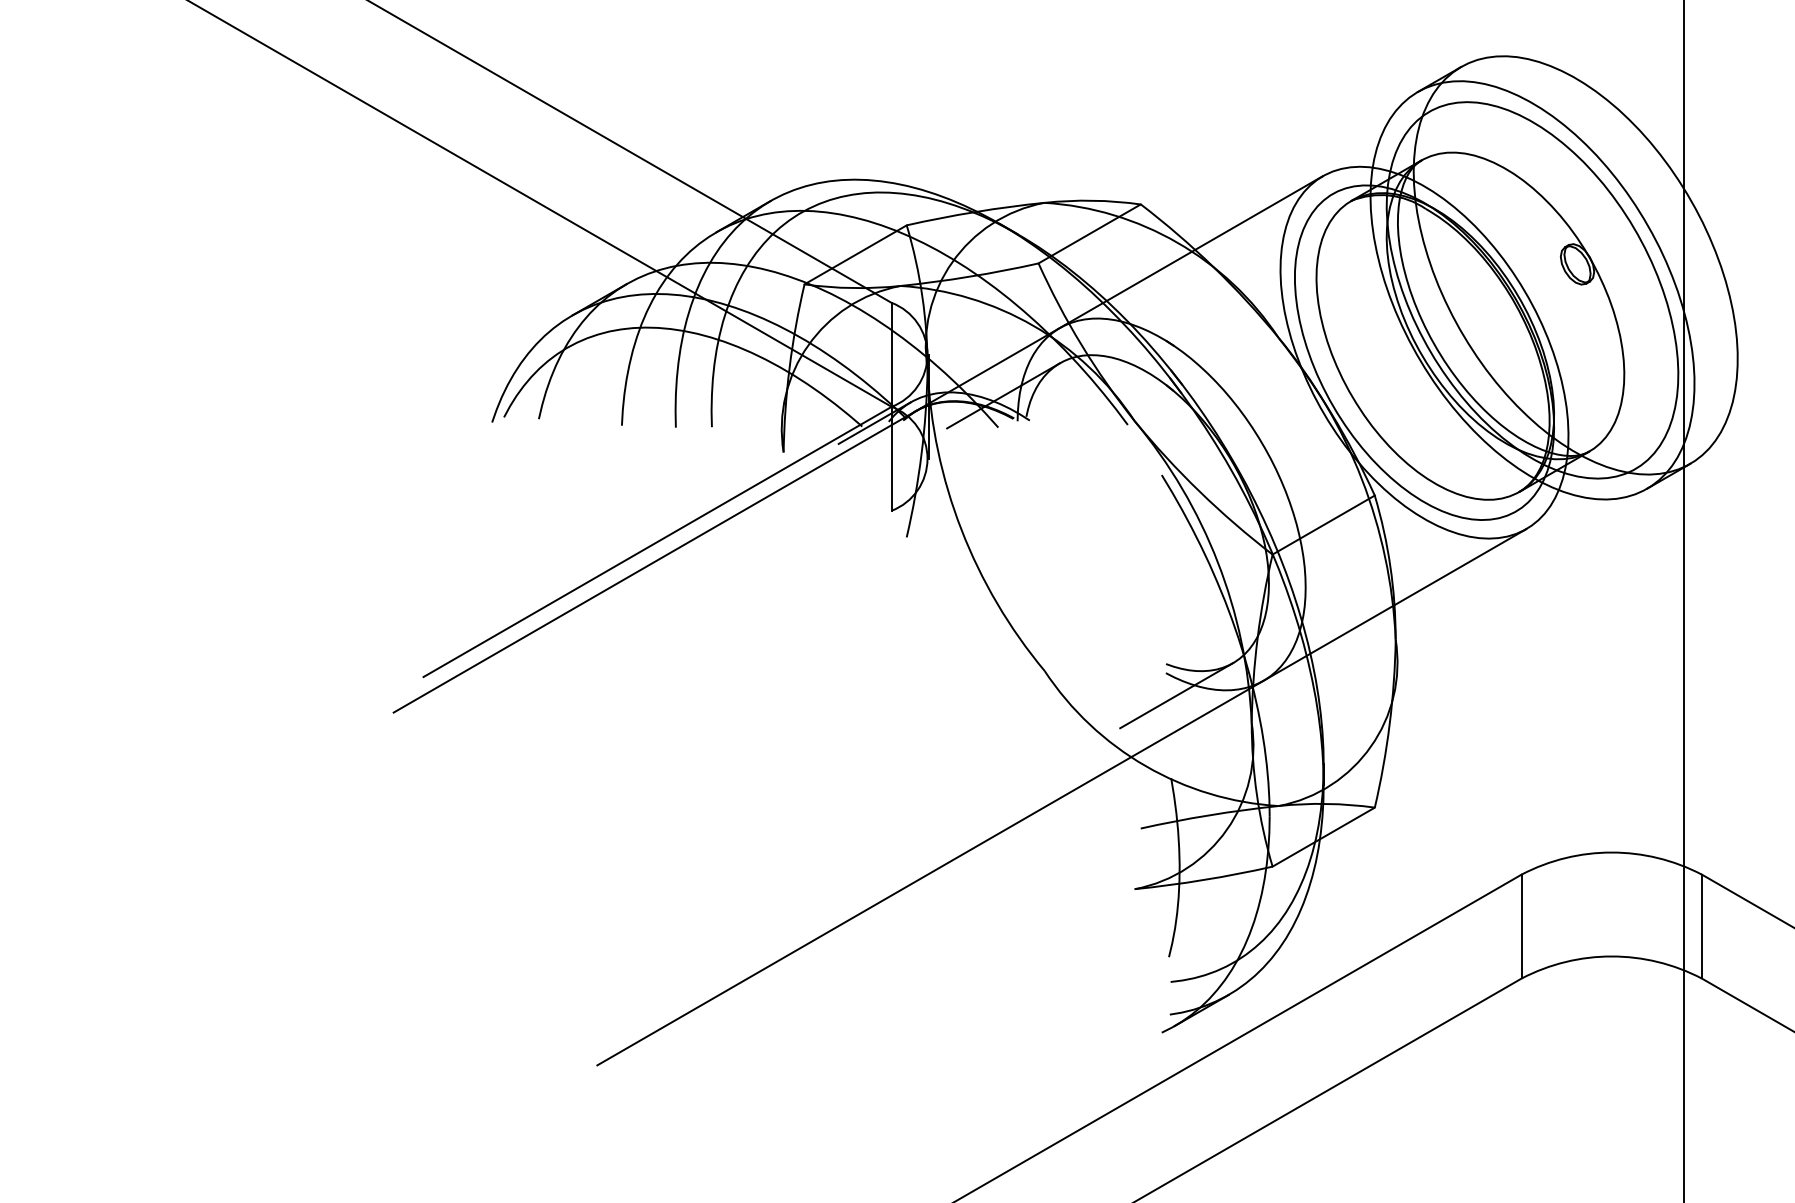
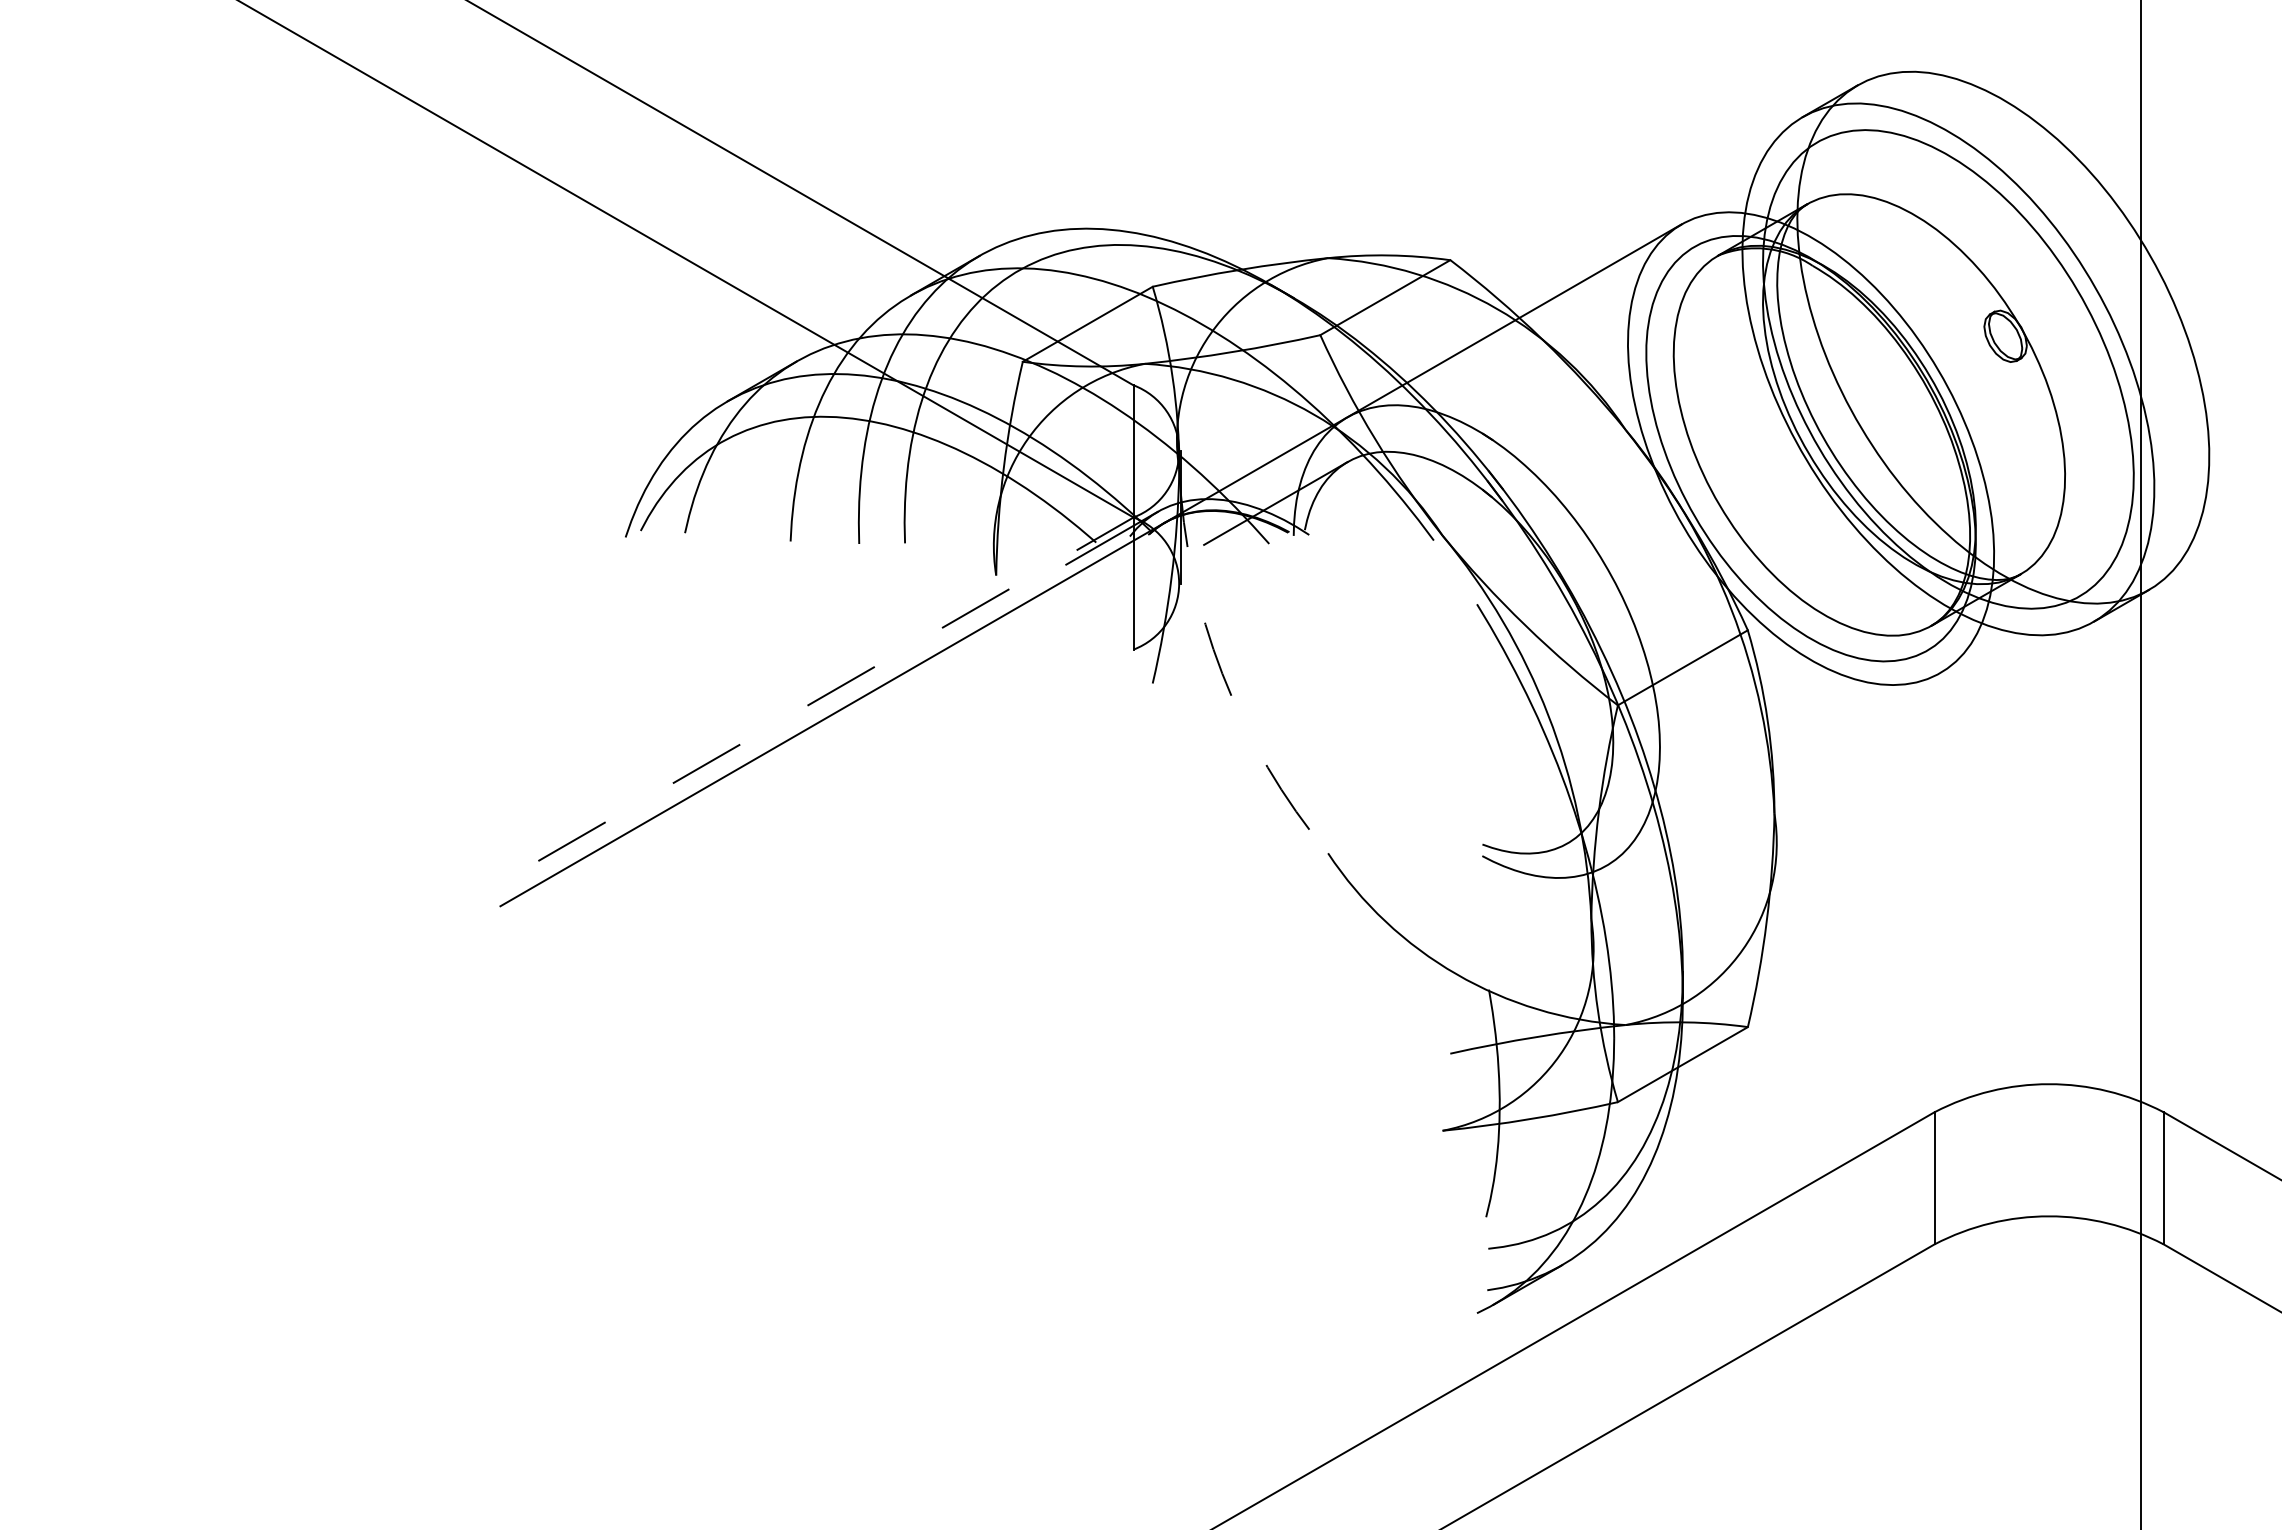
arc: (961, 529) -> (1222, 673), solid -> dashed
line: (657, 542) -> (835, 689), solid -> dashed
line: (1176, 695) -> (1495, 884), removed
line: (1061, 796) -> (1349, 1013), removed

